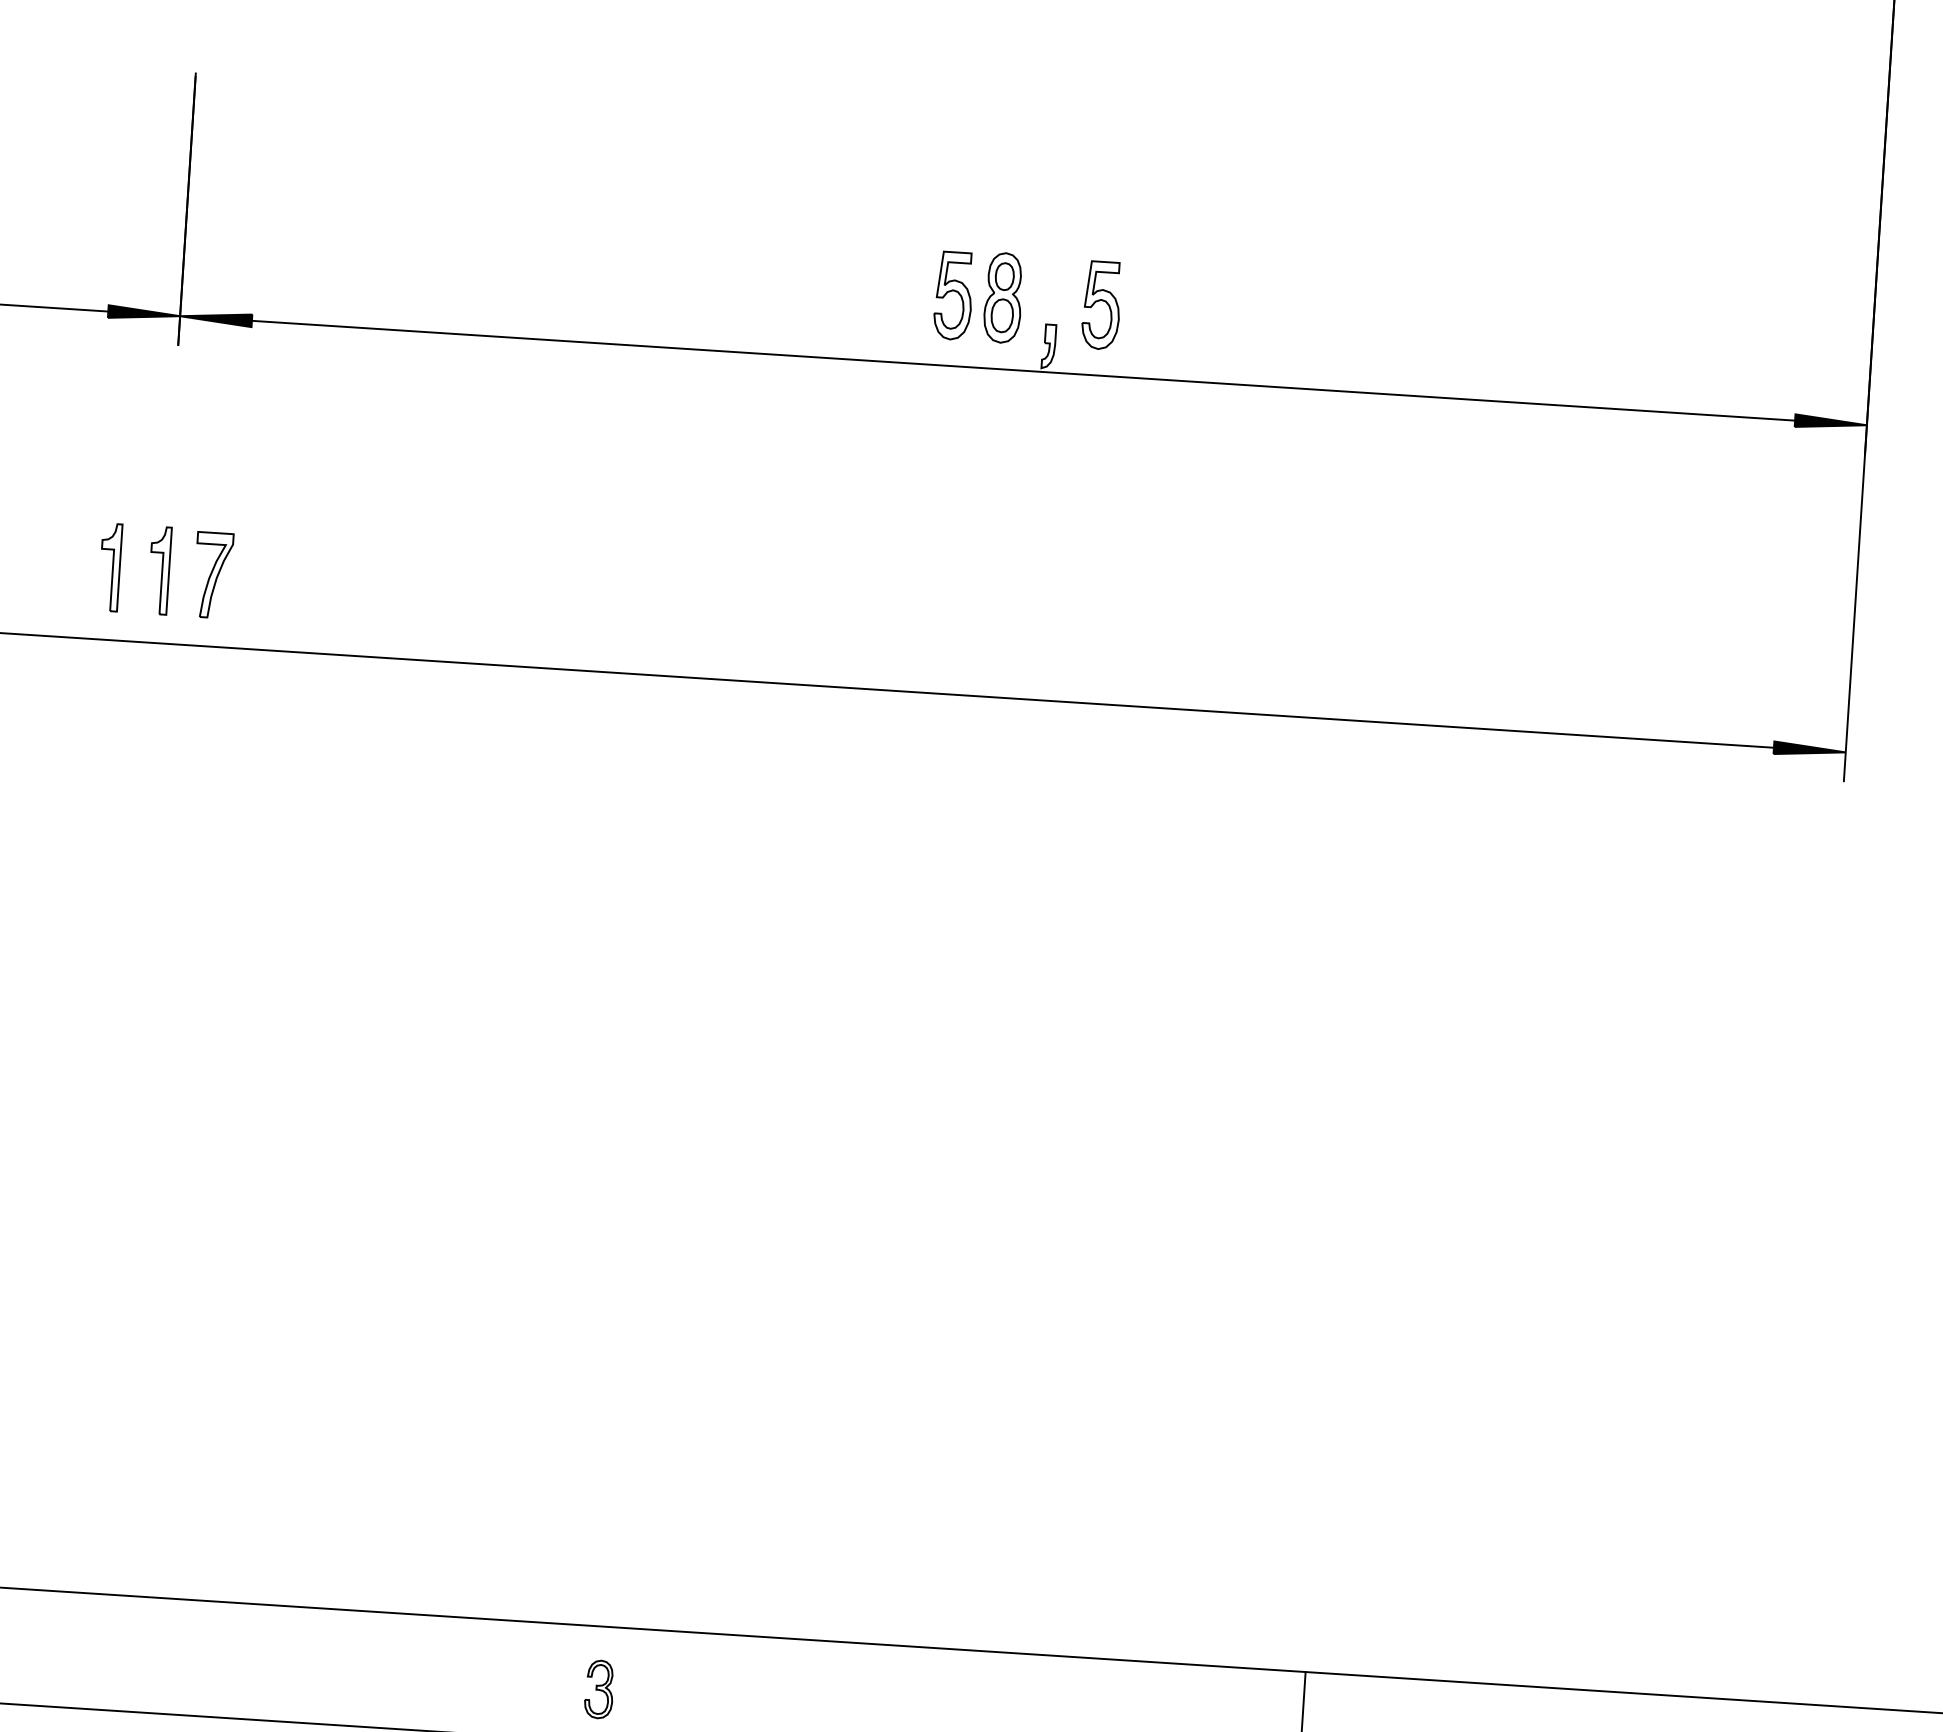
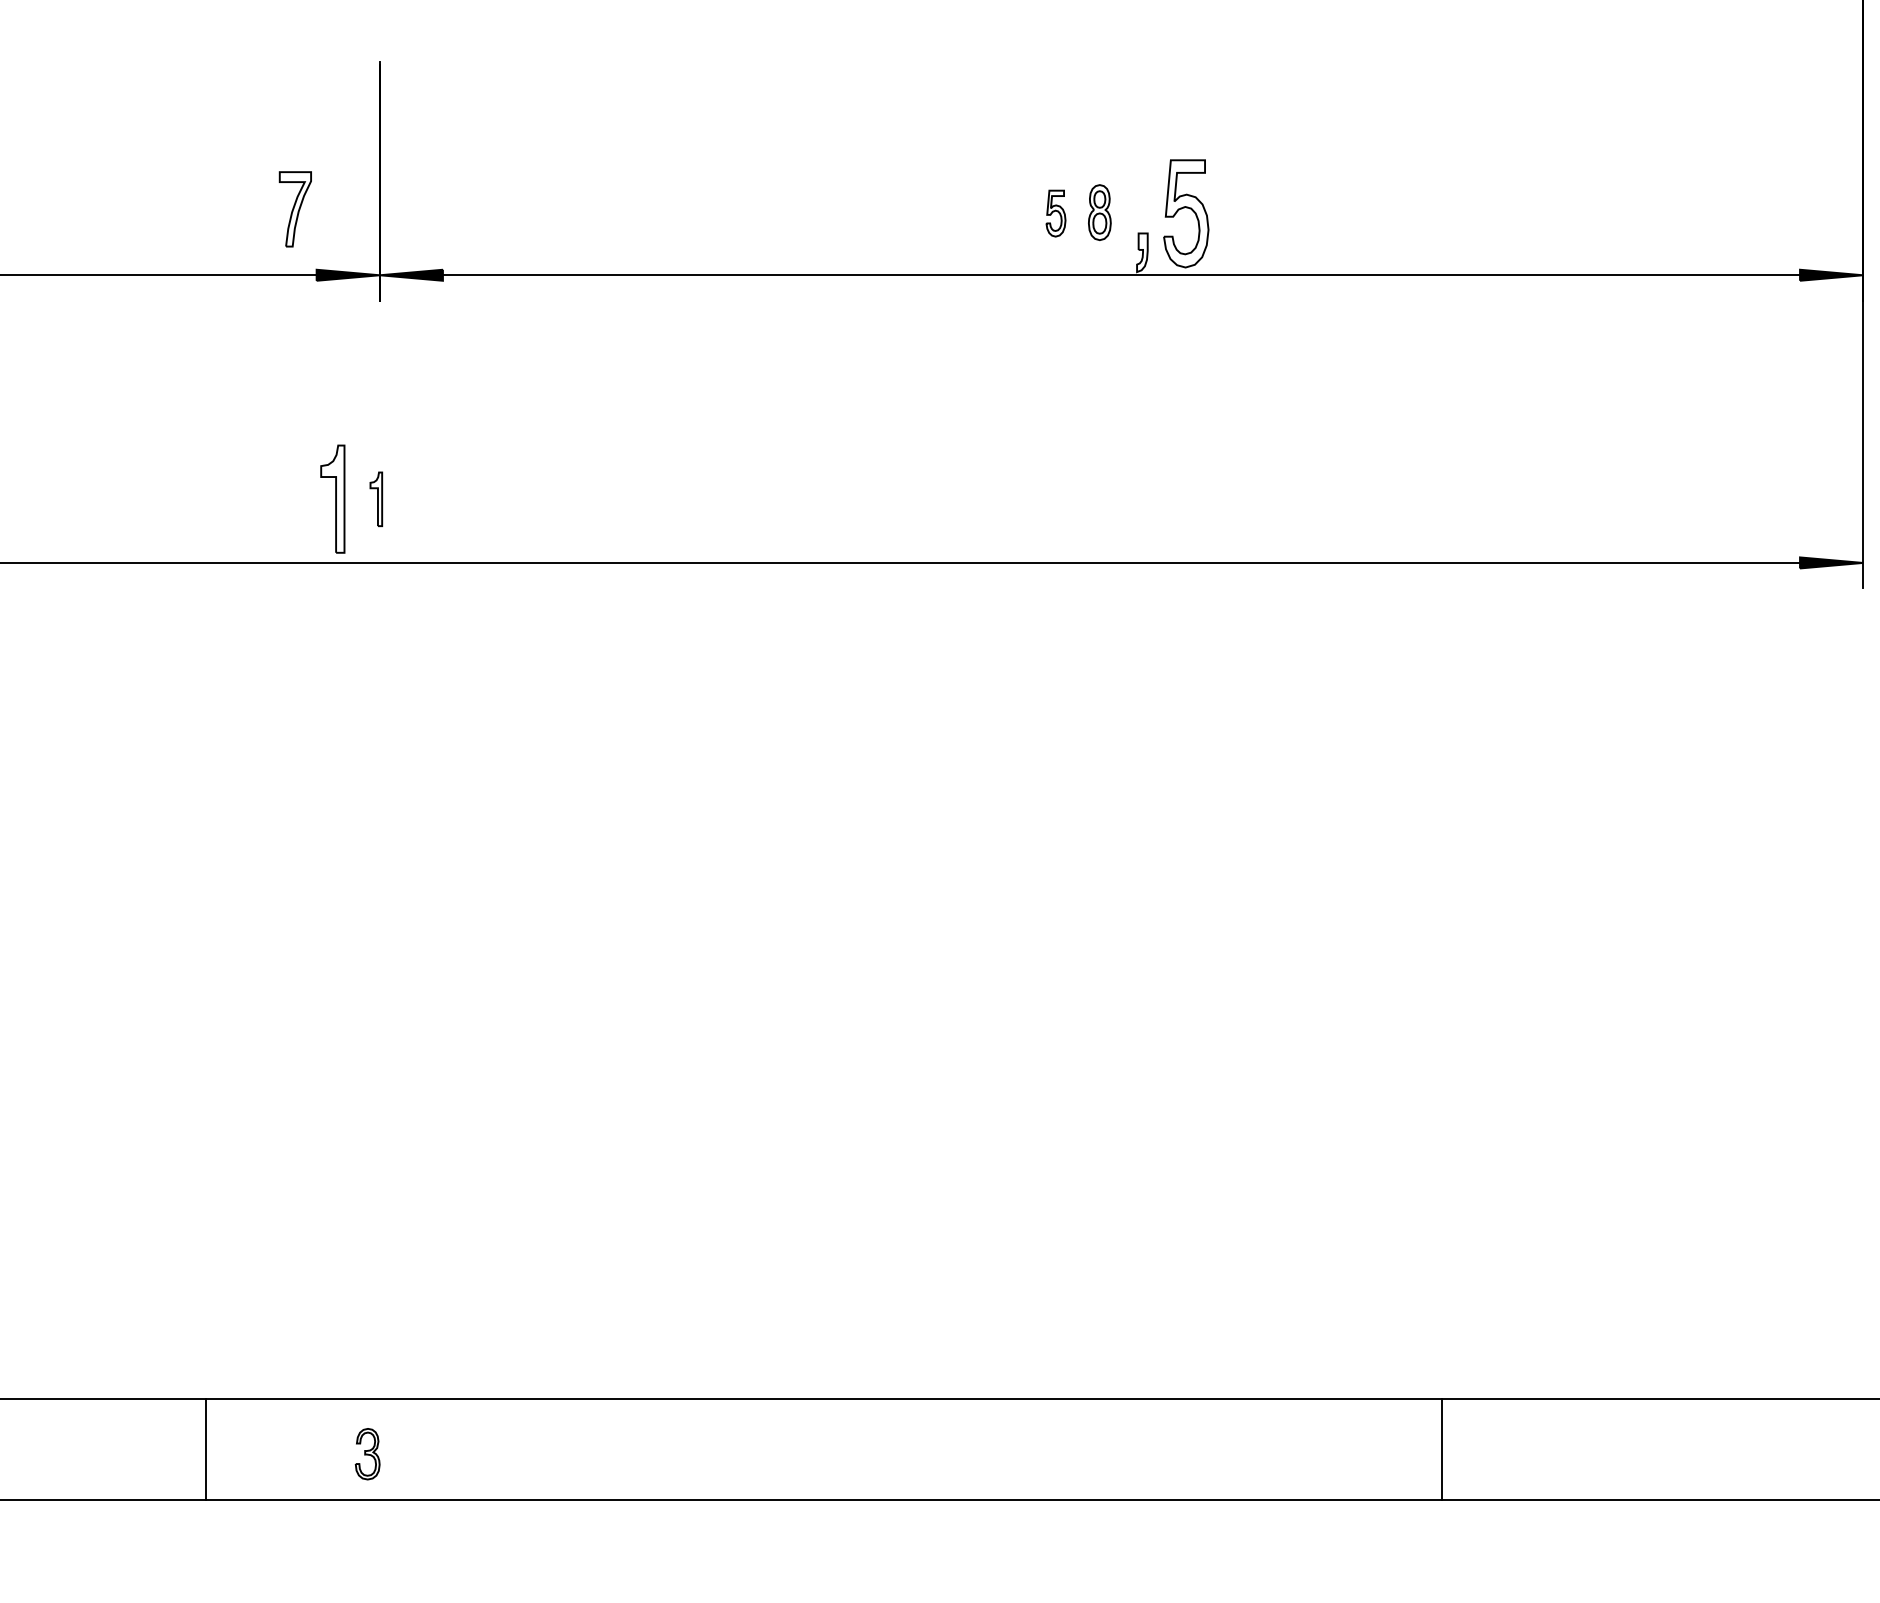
part: (953, 295) -> (1055, 213), size x0.6
part: (1003, 297) -> (1099, 212), size x0.7
part: (1100, 305) -> (1185, 213), size x1.4
part: (109, 567) -> (332, 499), size x1.4
part: (159, 570) -> (376, 499), size x0.7
part: (212, 575) -> (294, 209), moved
part: (599, 1689) -> (367, 1454), moved

